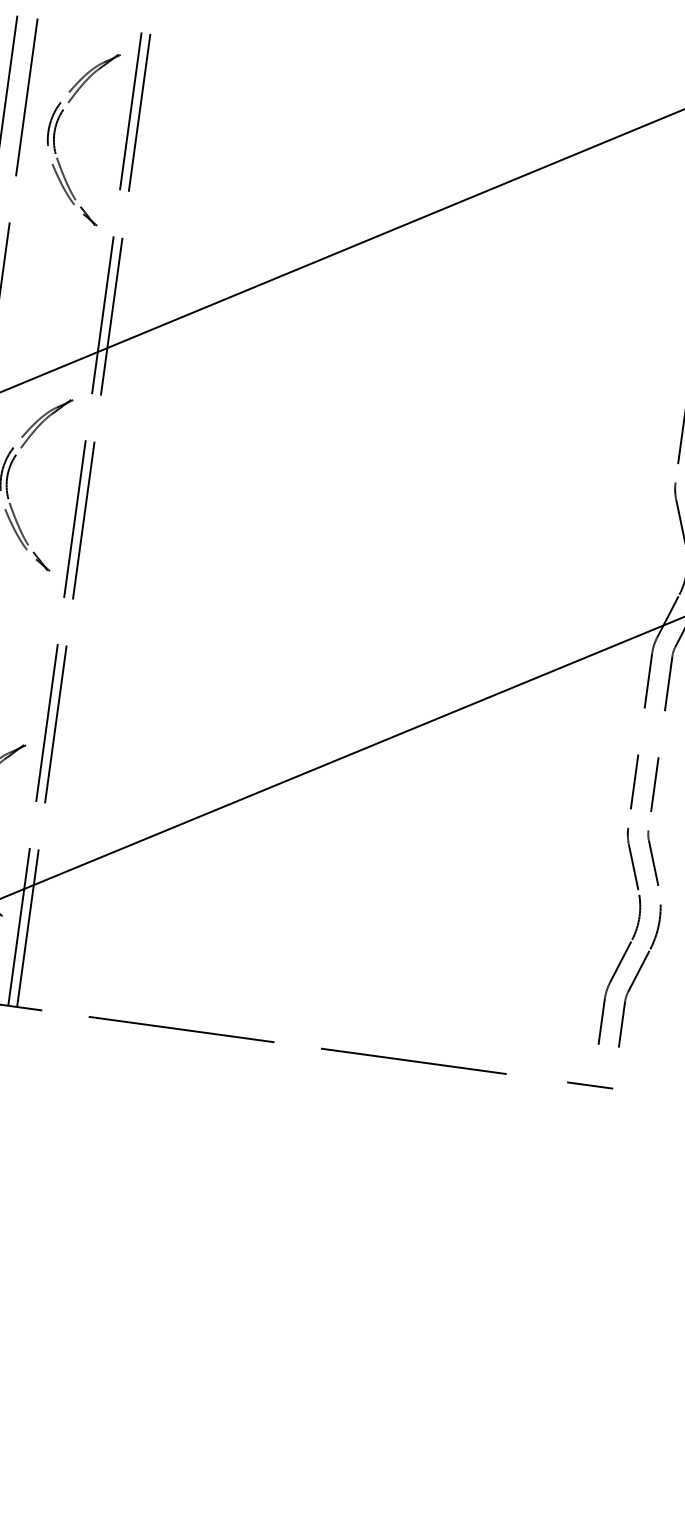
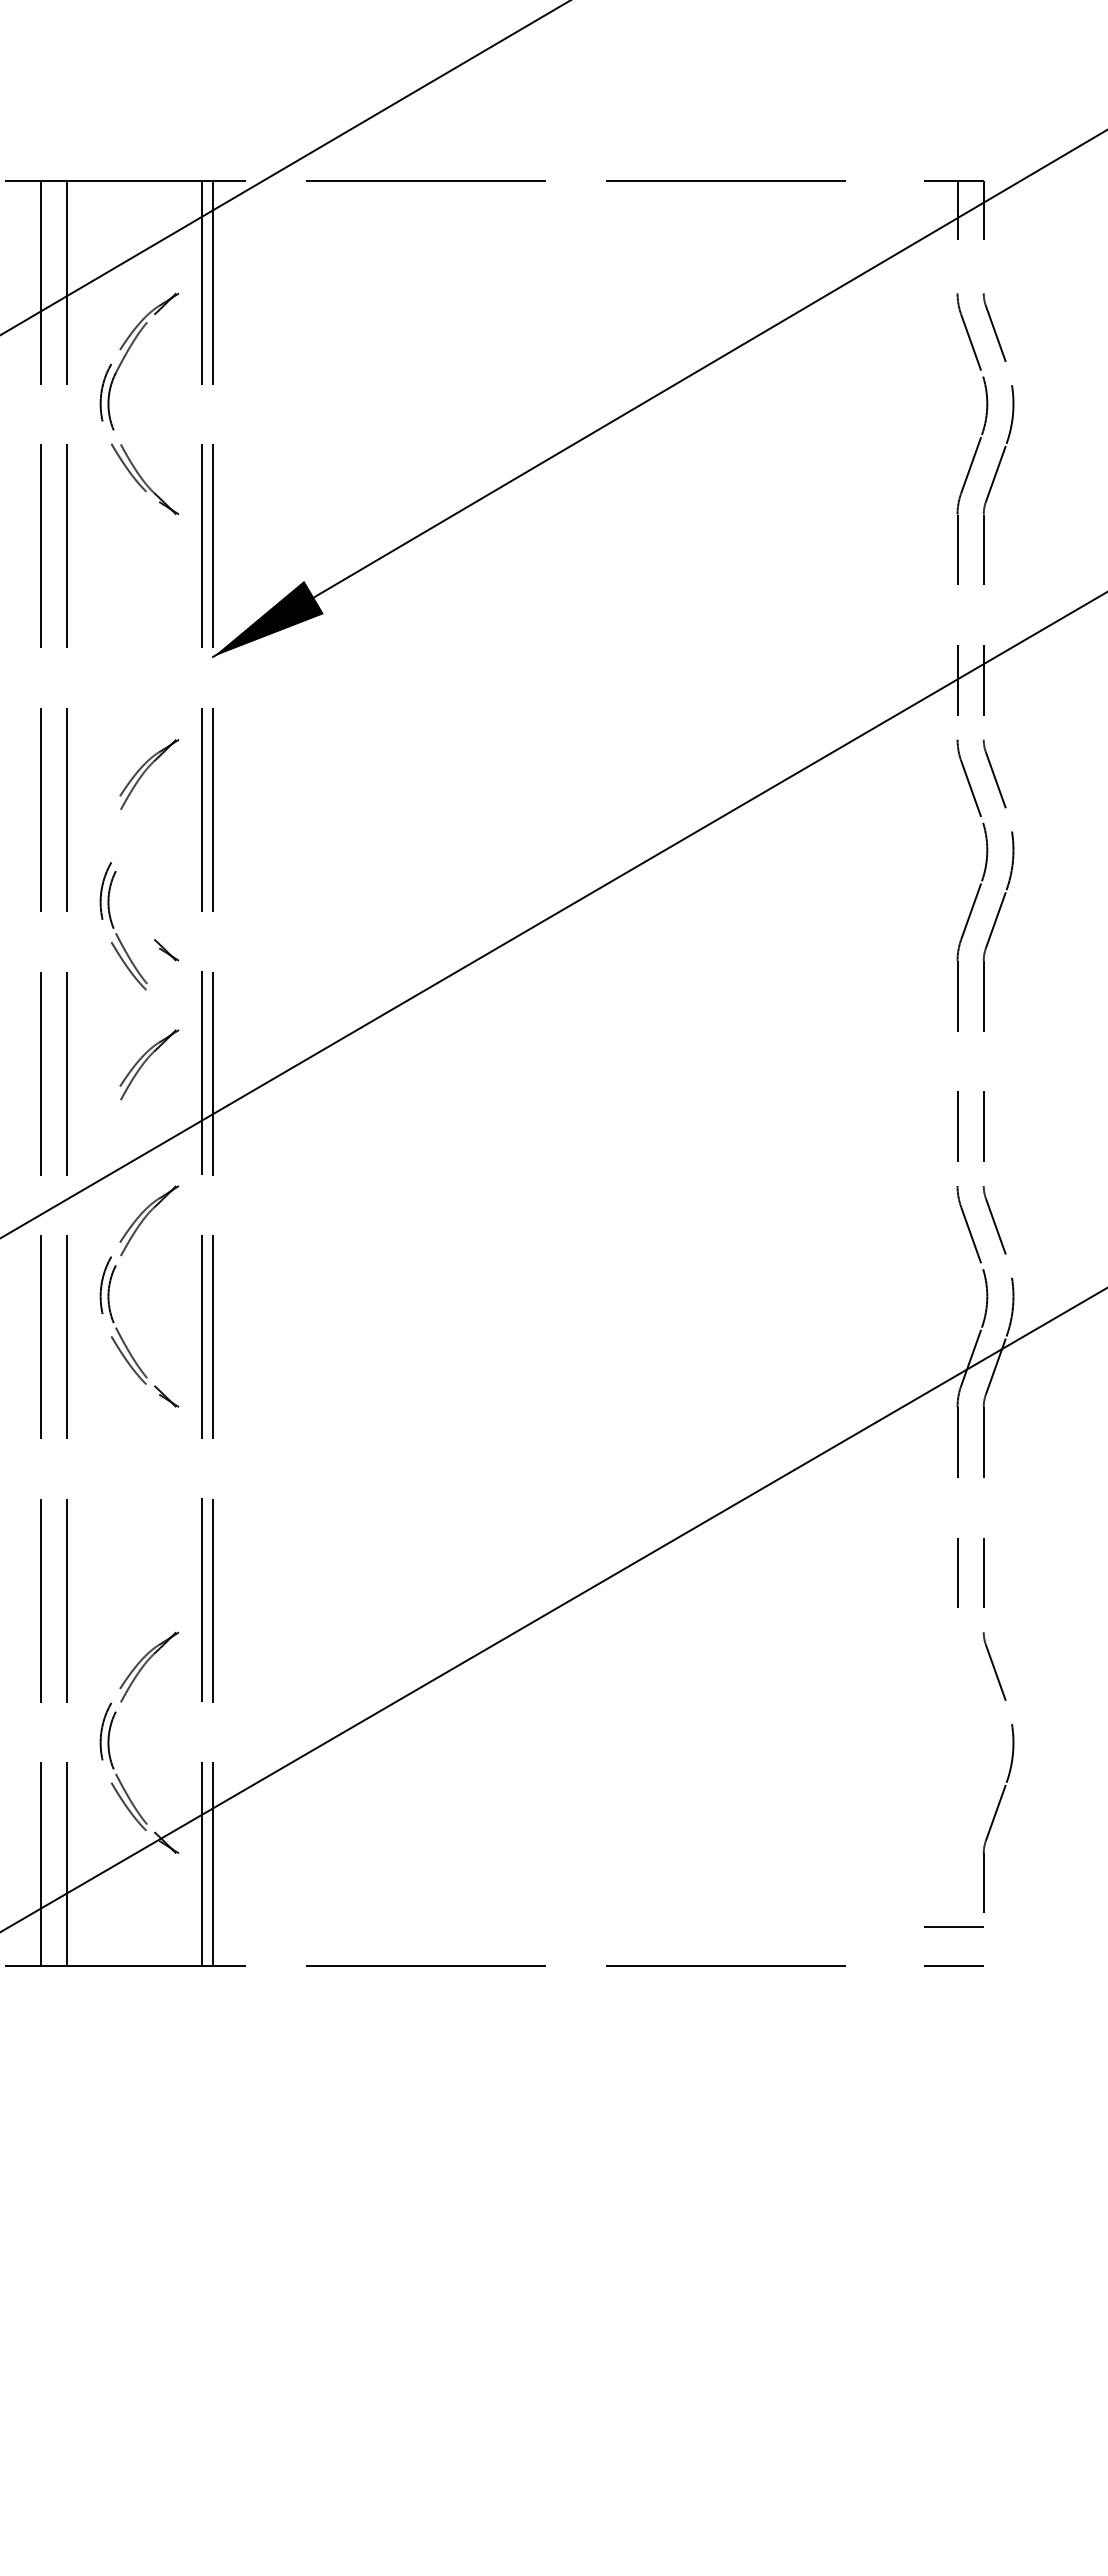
part: (56, 153) -> (114, 927), moved
part: (63, 302) -> (149, 1064), added
part: (629, 942) -> (979, 1777), removed
line: (593, 1054) -> (953, 1926), added

